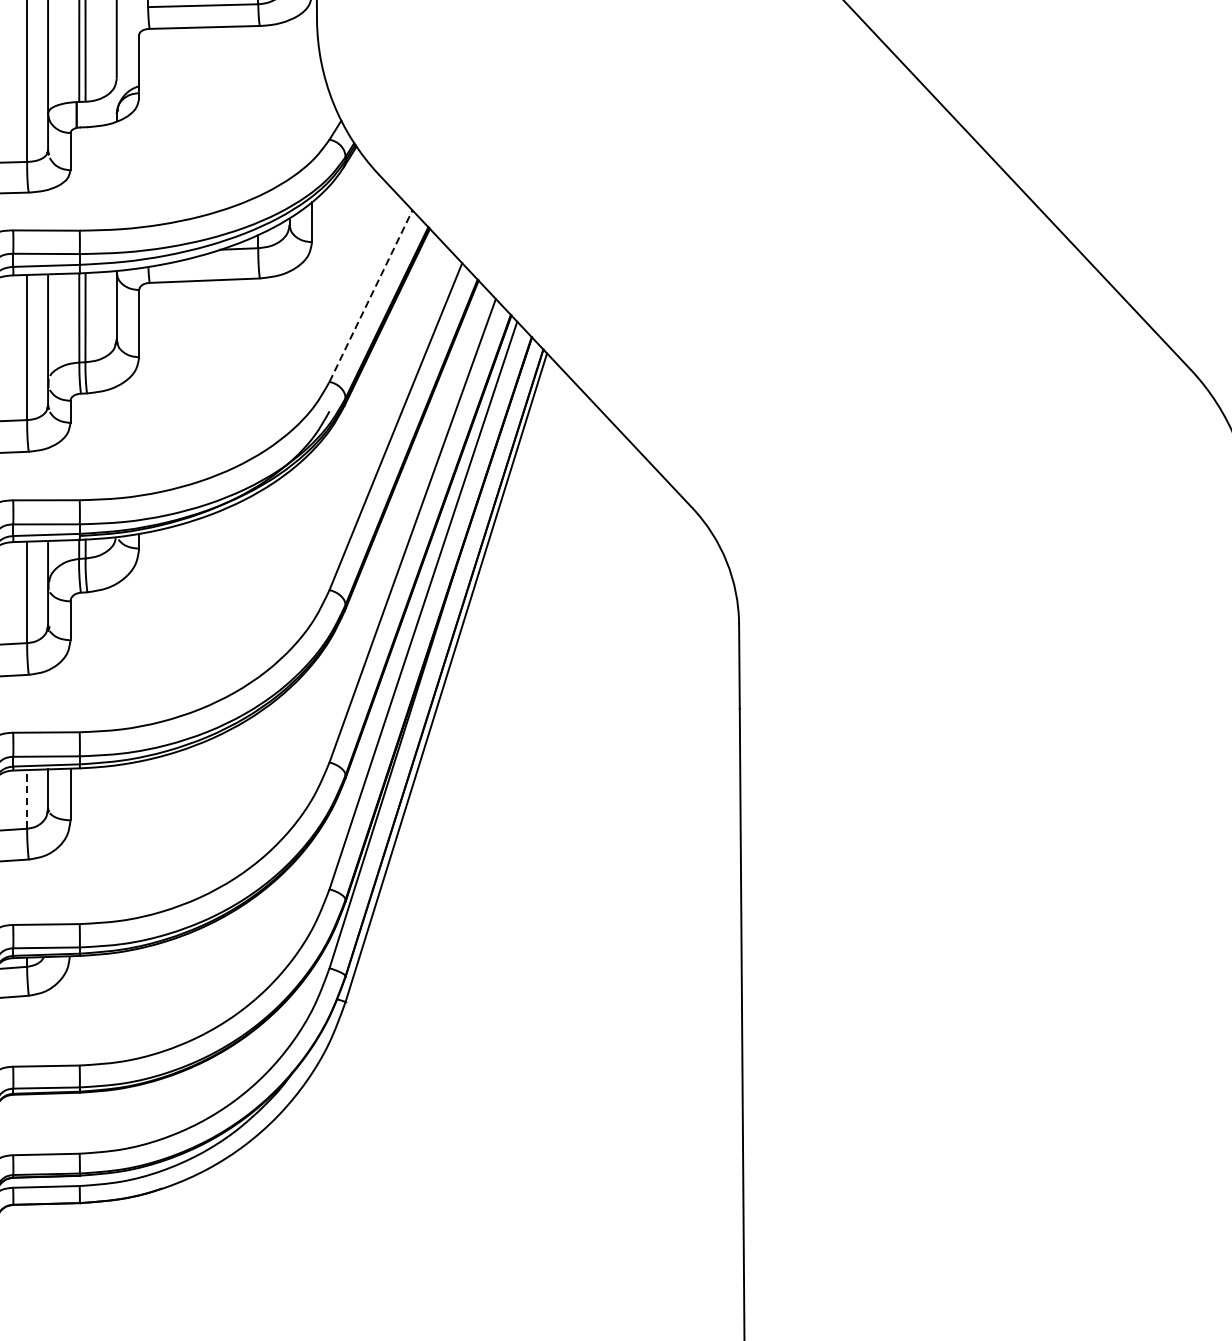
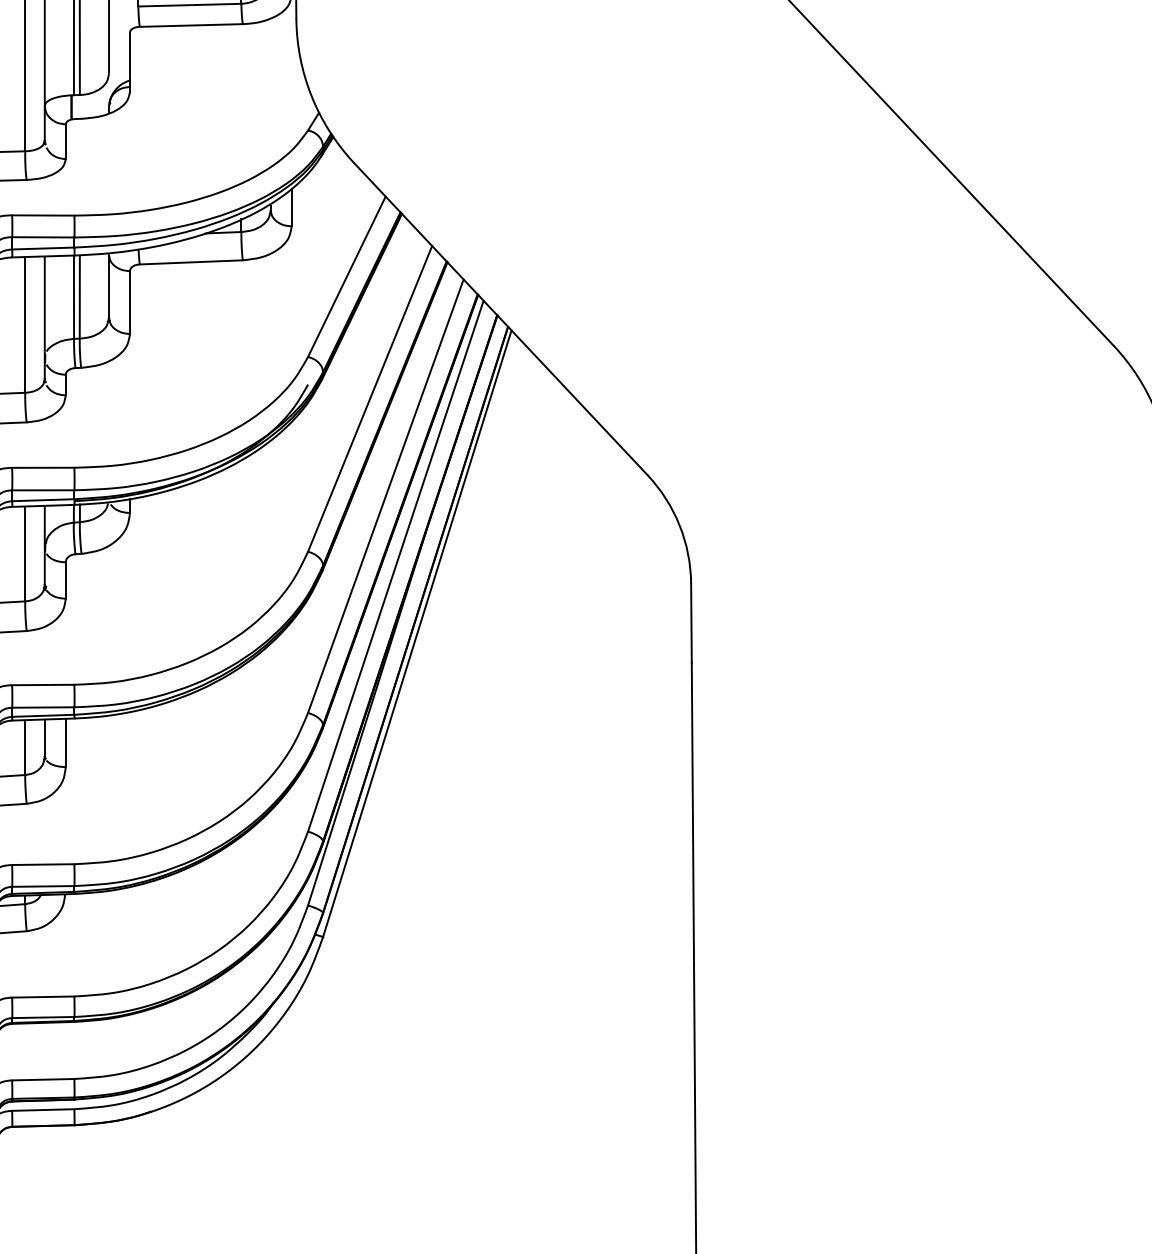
line: (371, 295) -> (347, 276), dashed -> solid
line: (27, 800) -> (25, 748), dashed -> solid

